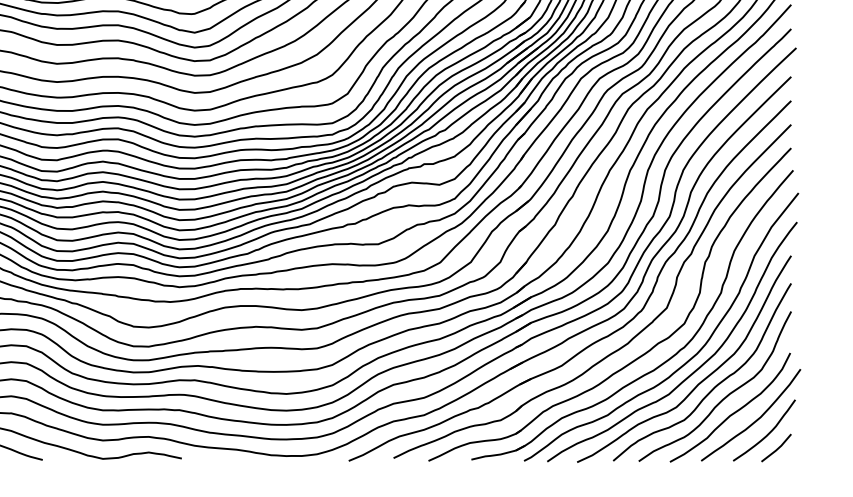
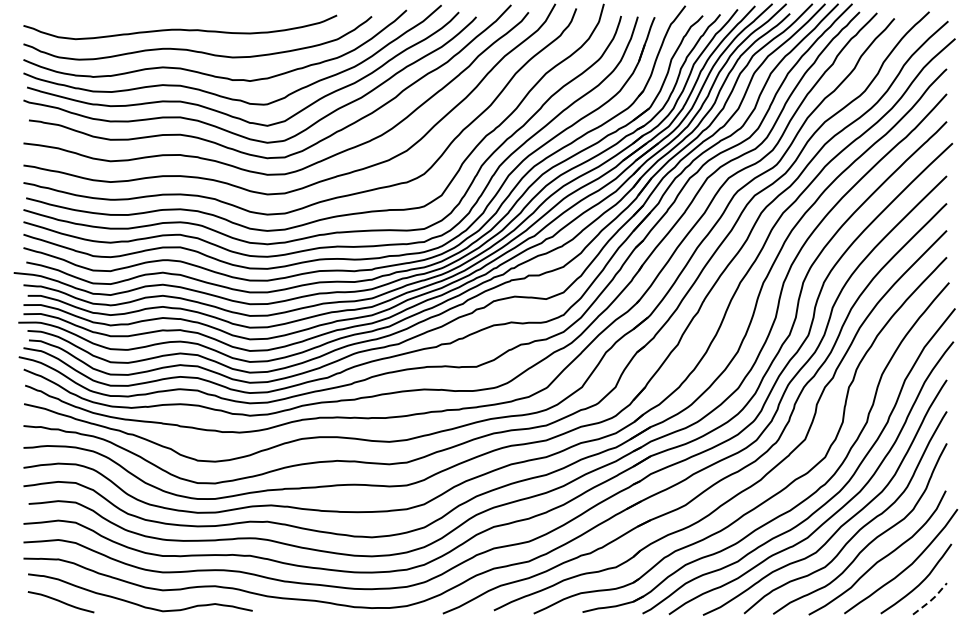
line: (777, 449) -> (931, 600), solid -> dashed

